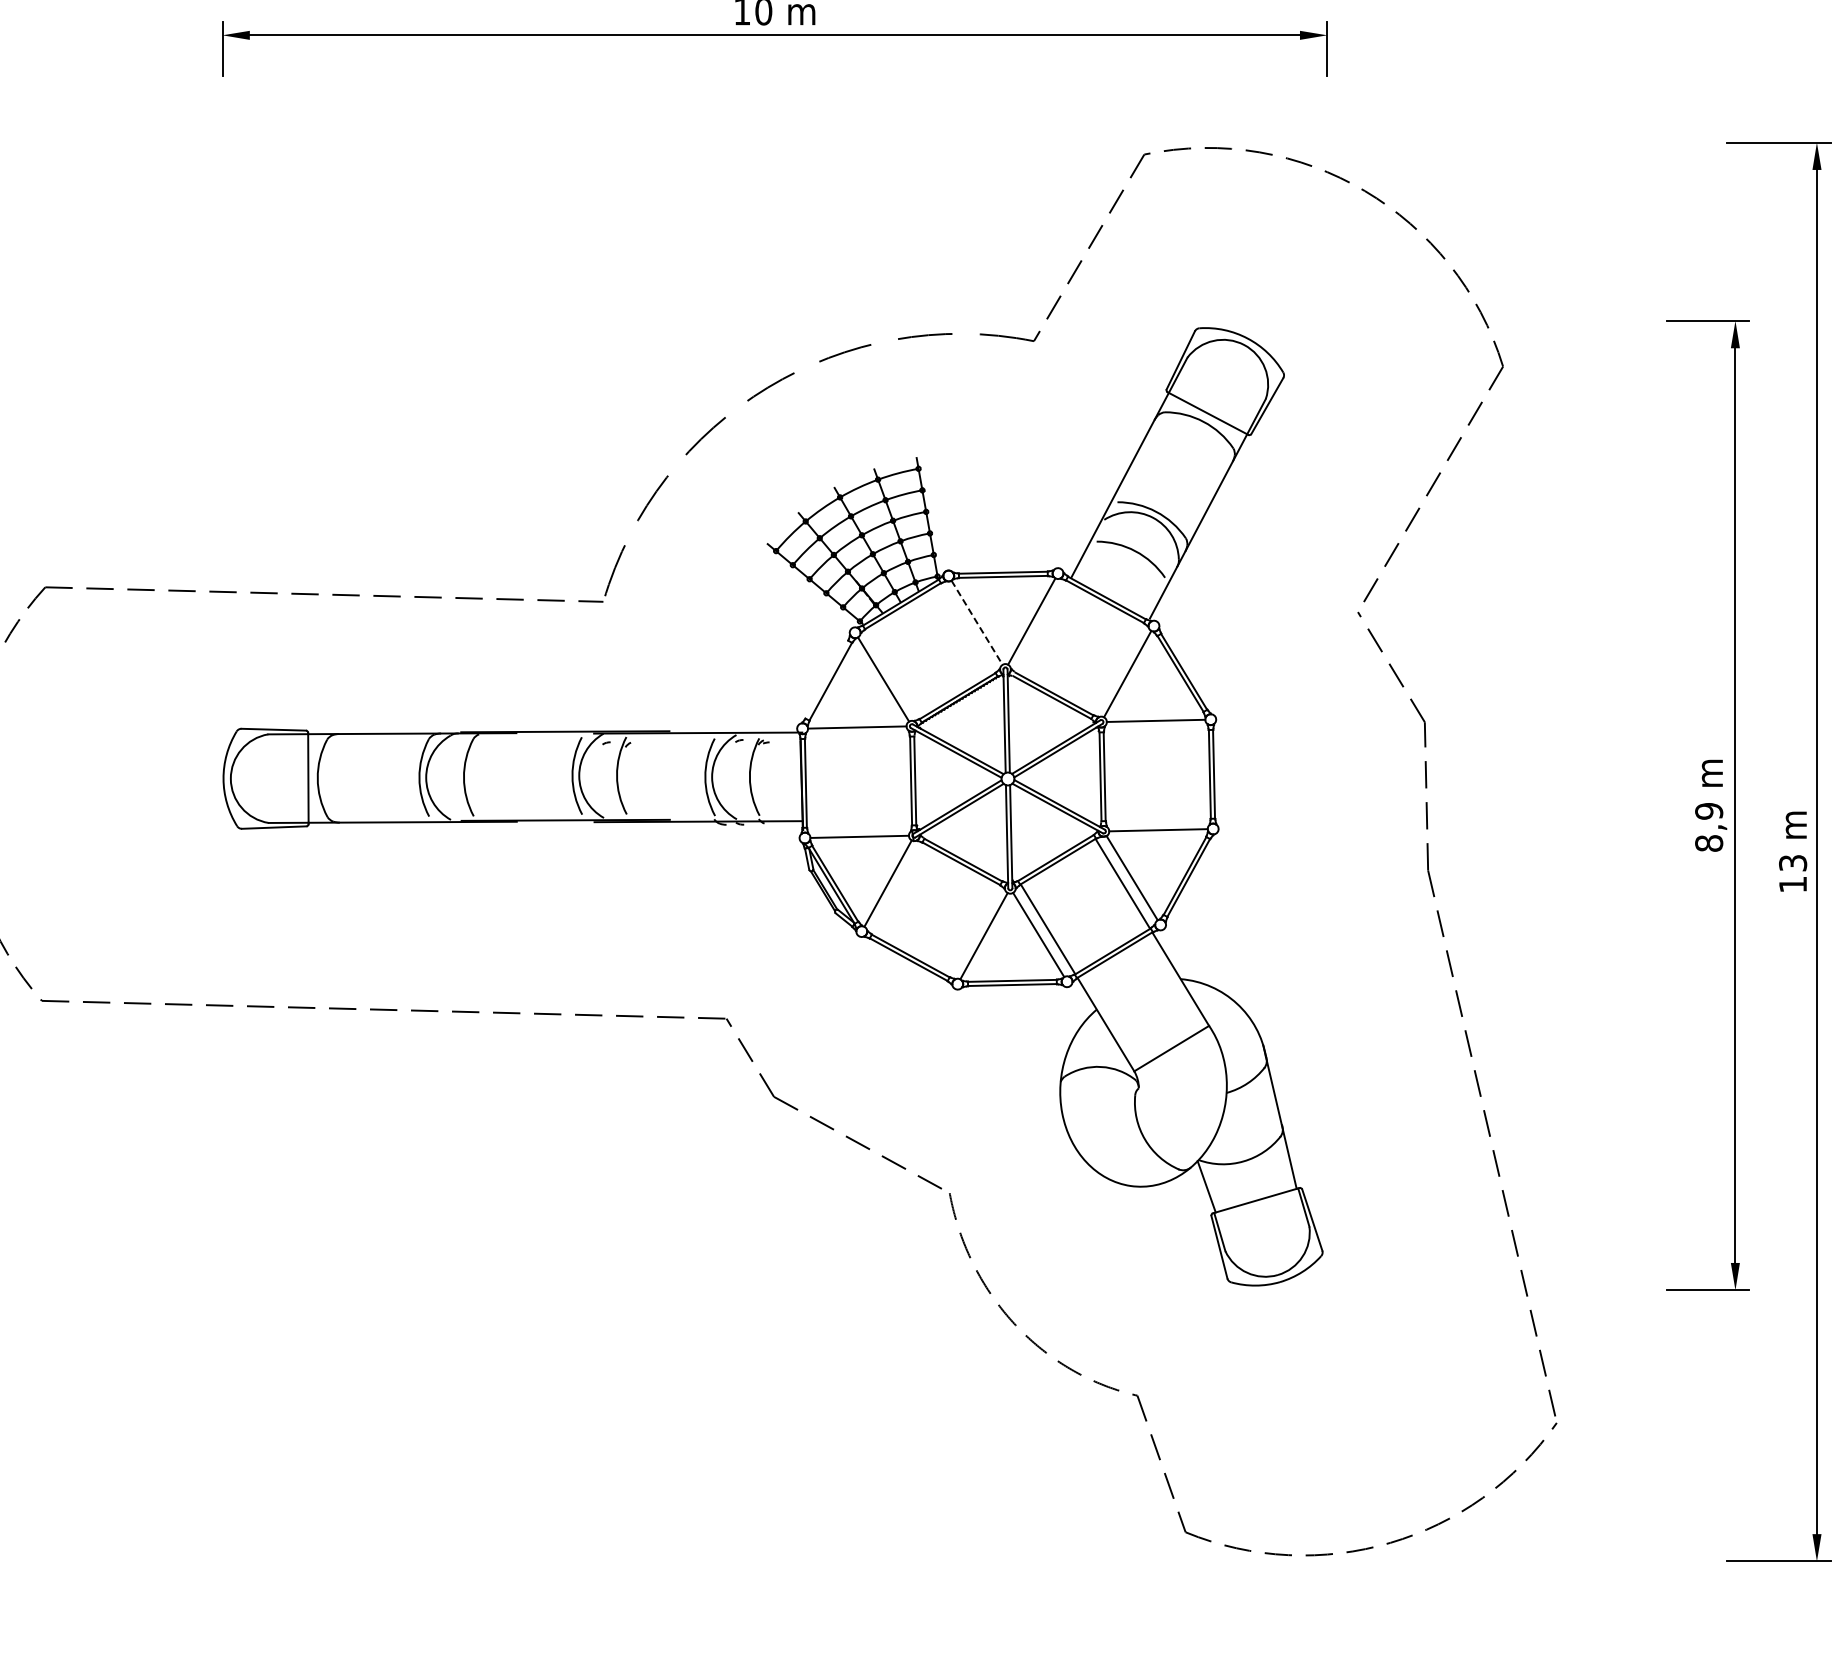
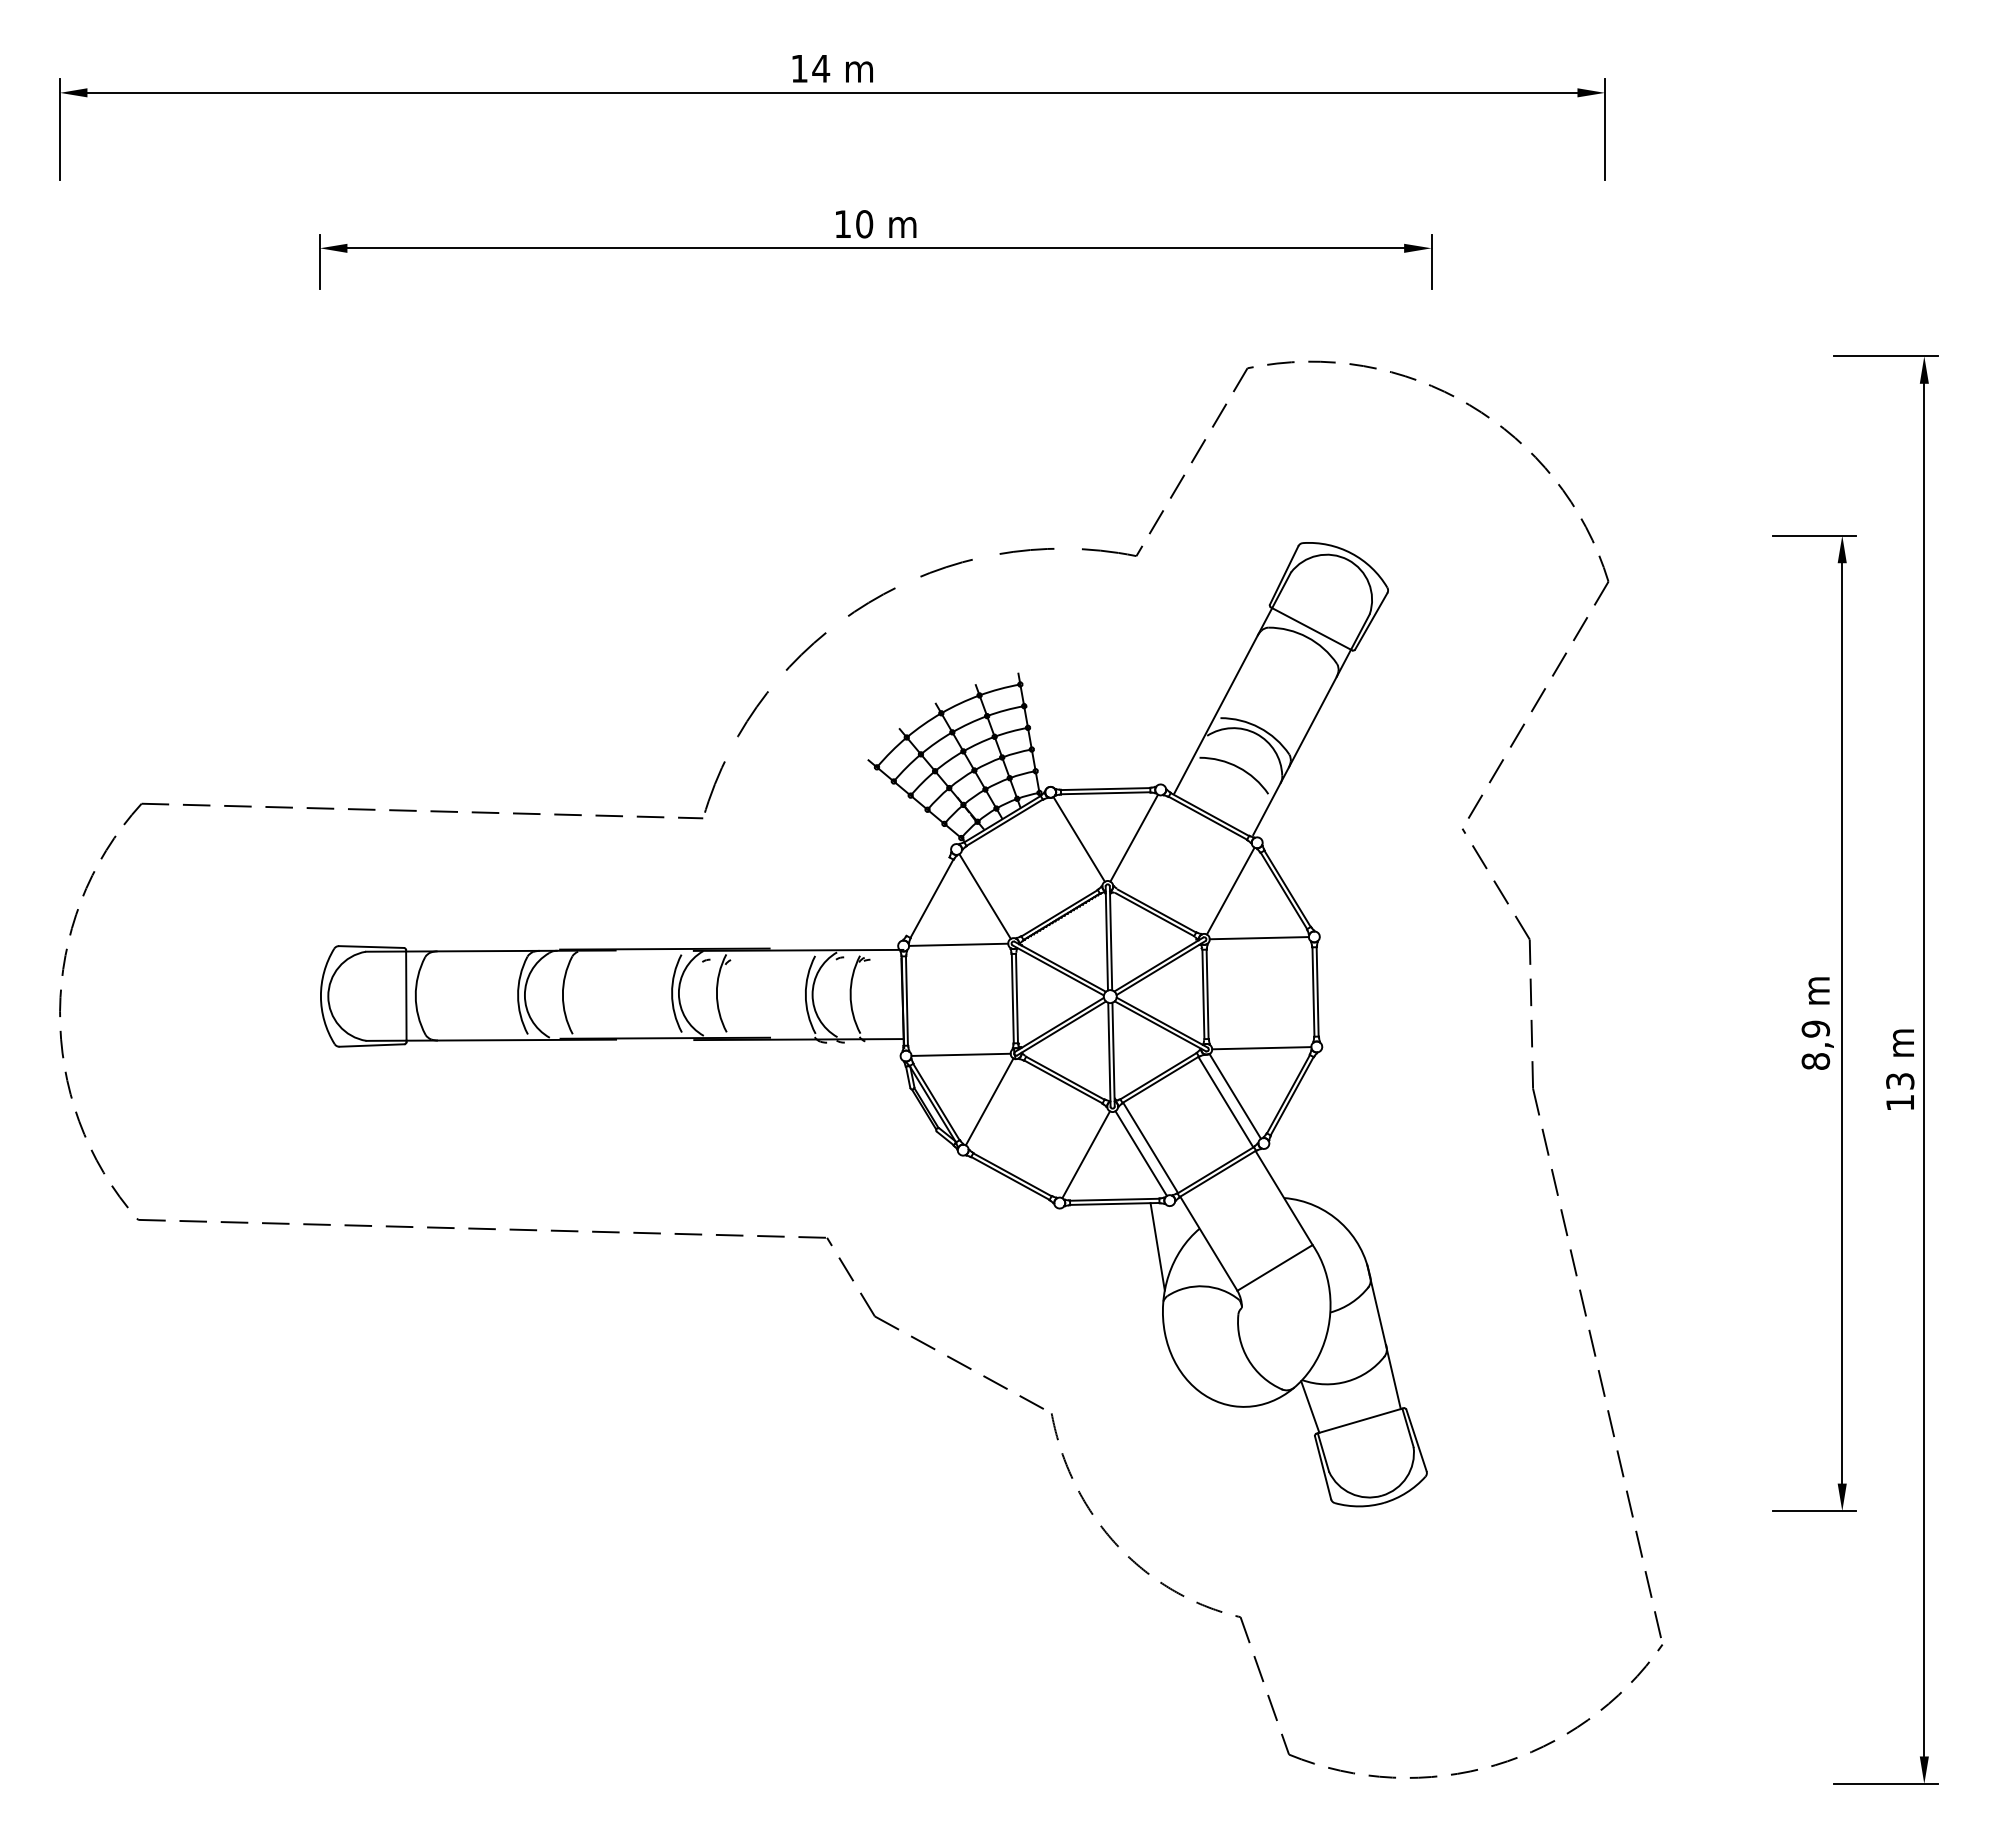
line: (977, 622) -> (1079, 839), dashed -> solid
line: (1054, 1027) -> (1157, 1246), added

